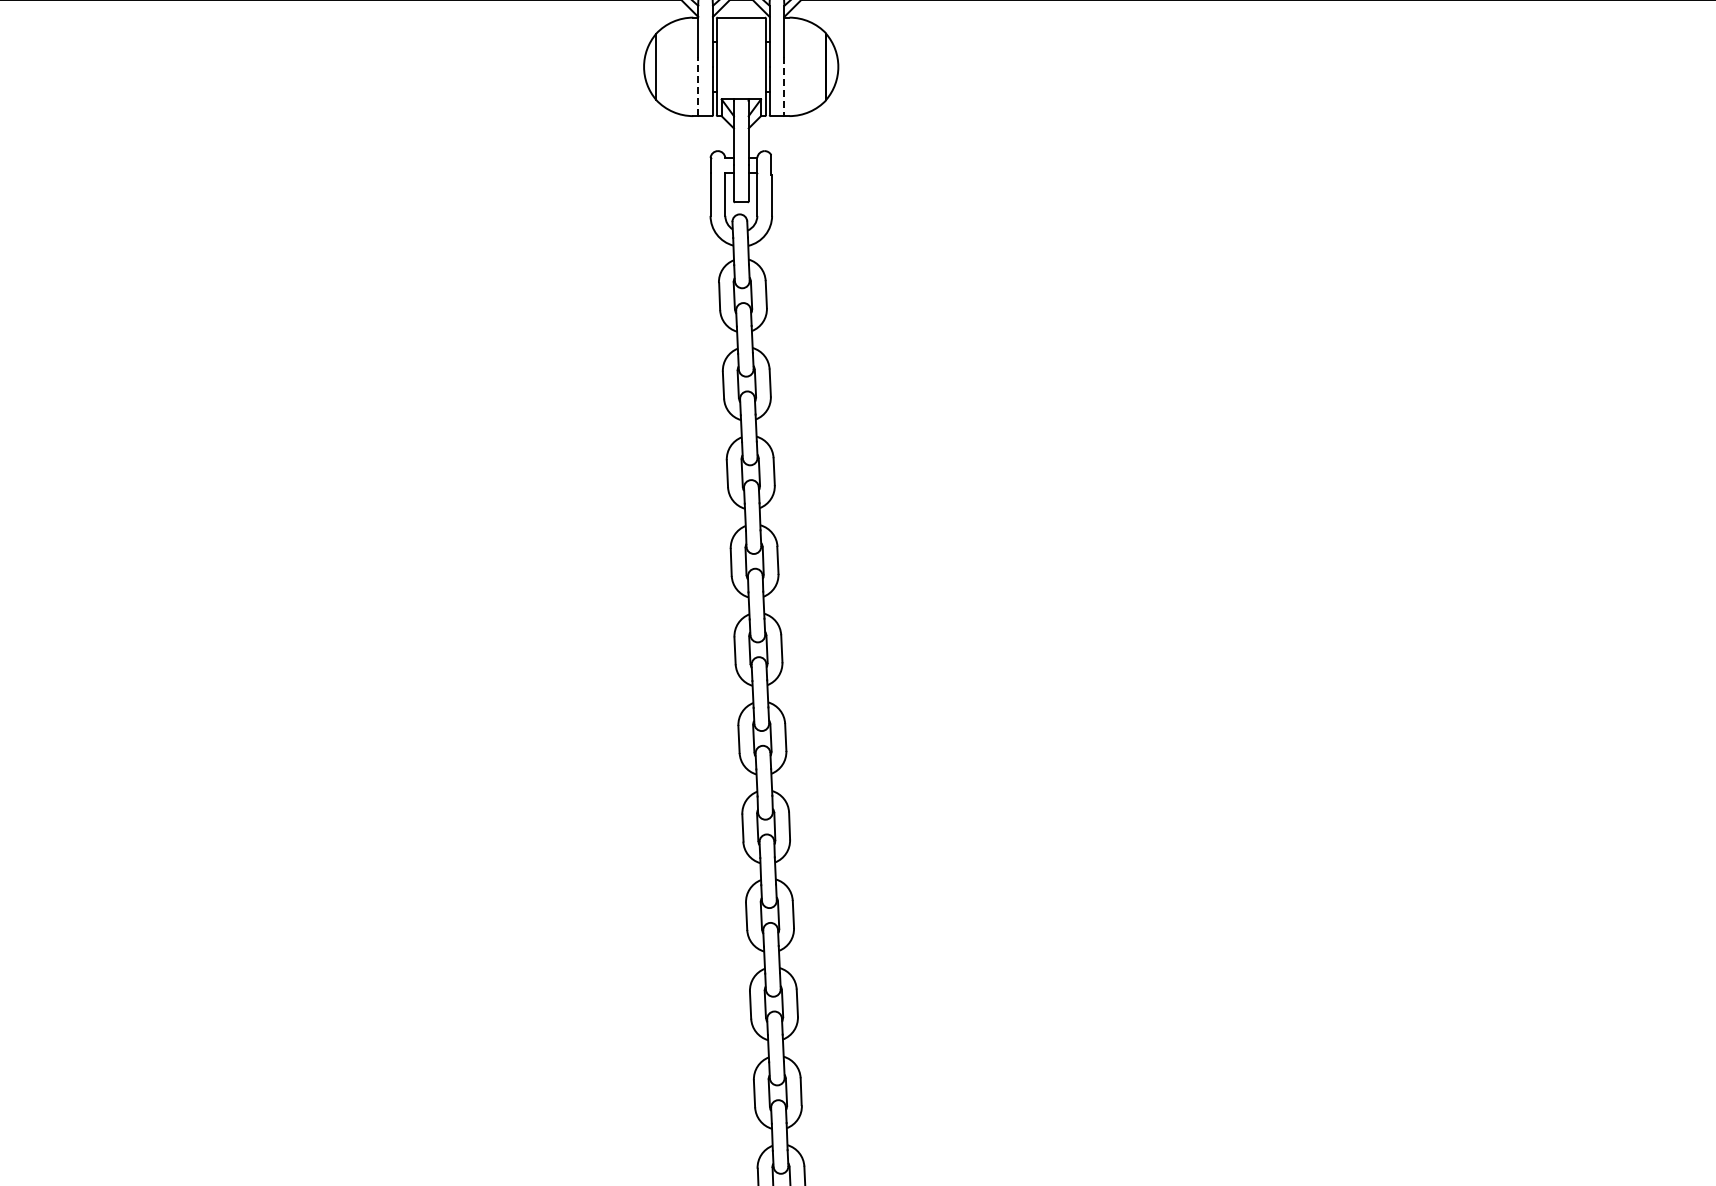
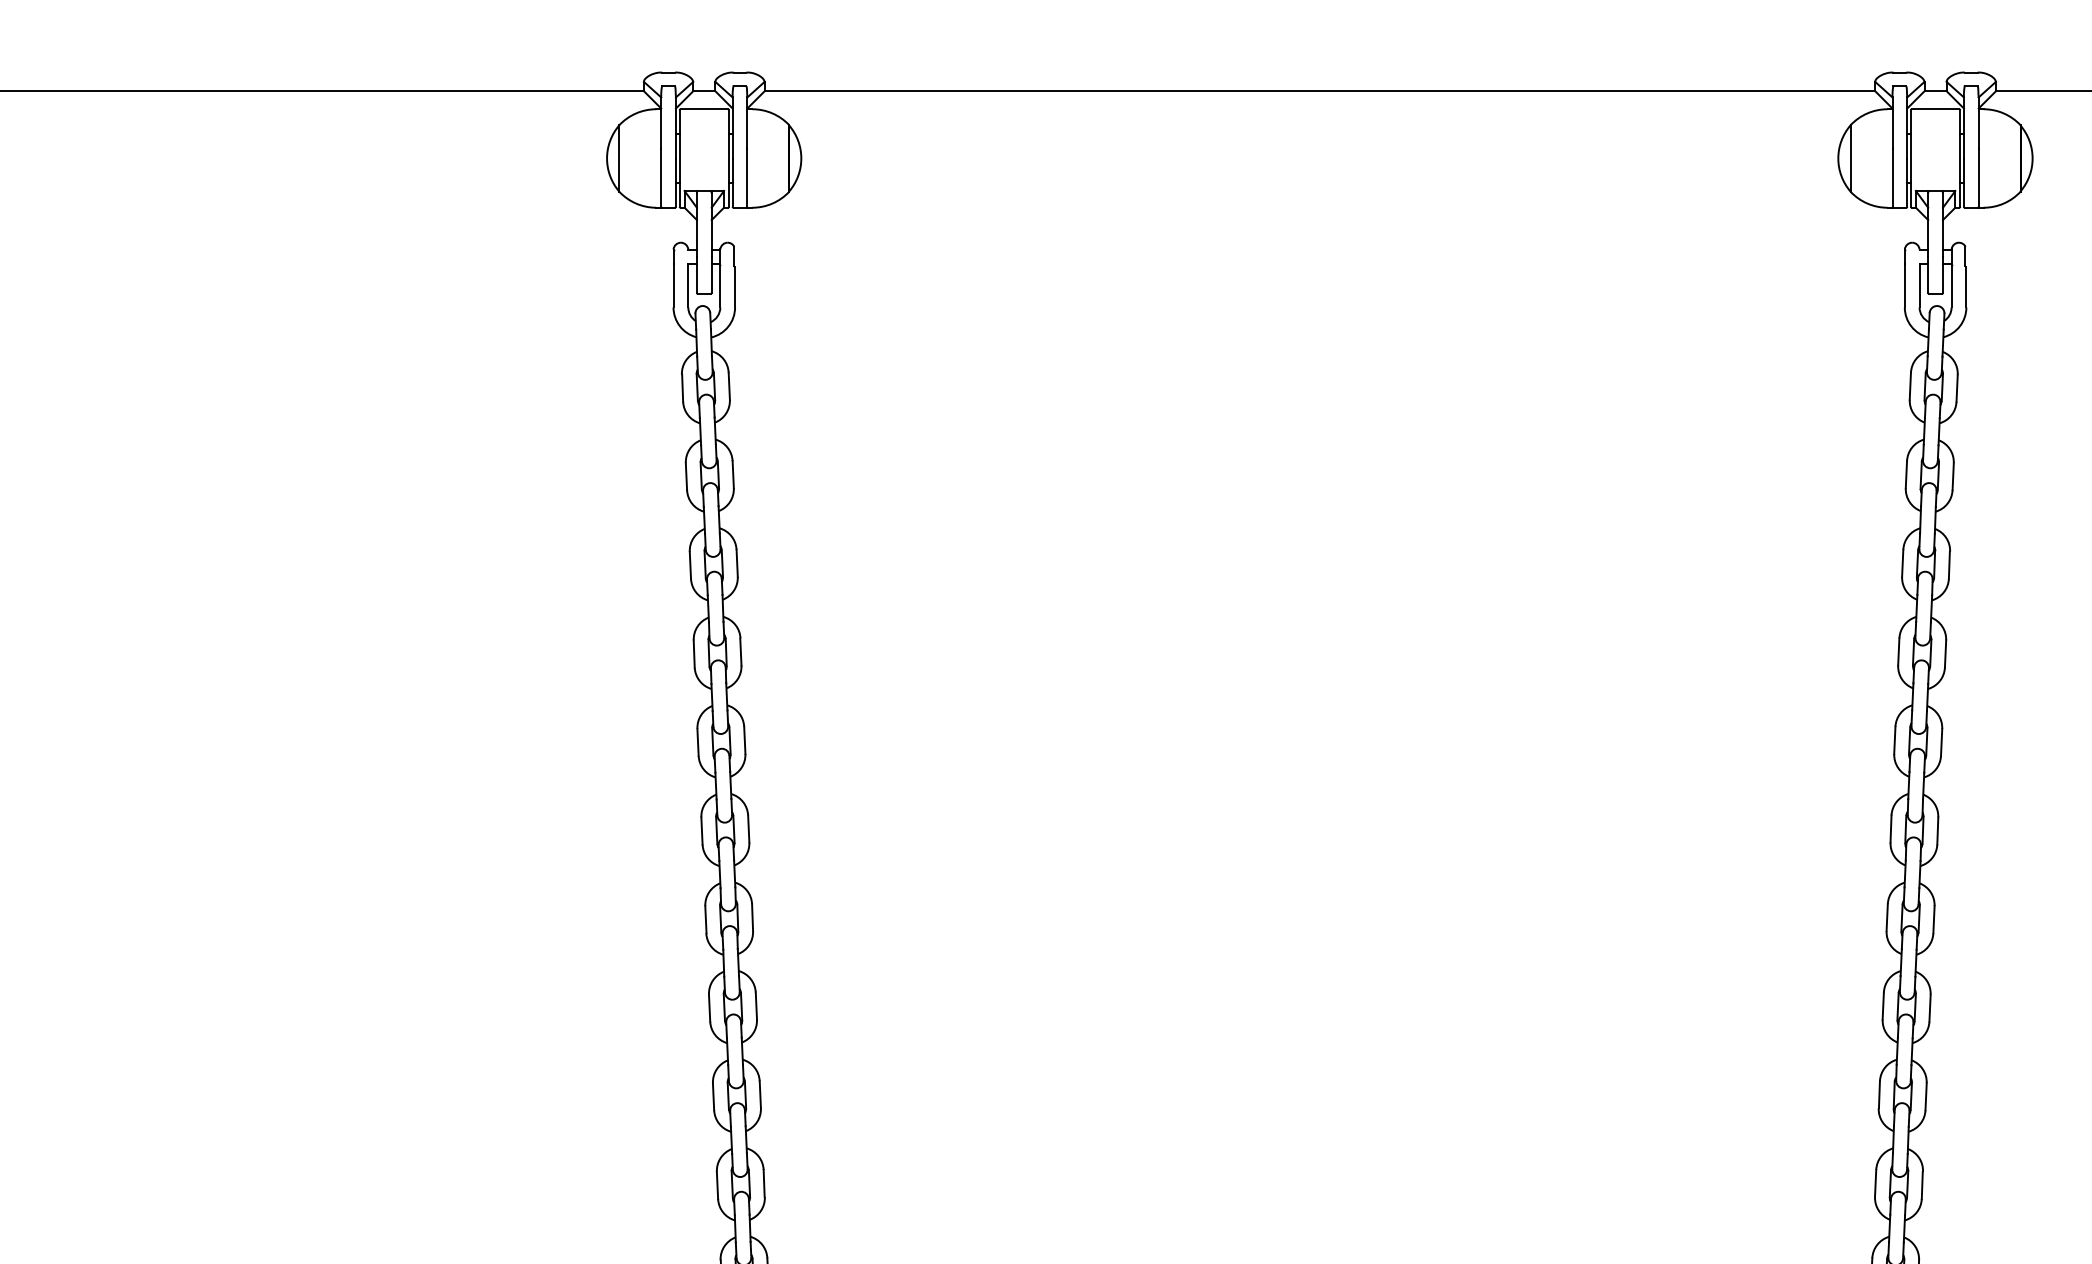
line: (698, 86) -> (661, 178), dashed -> solid
line: (784, 86) -> (747, 178), dashed -> solid

